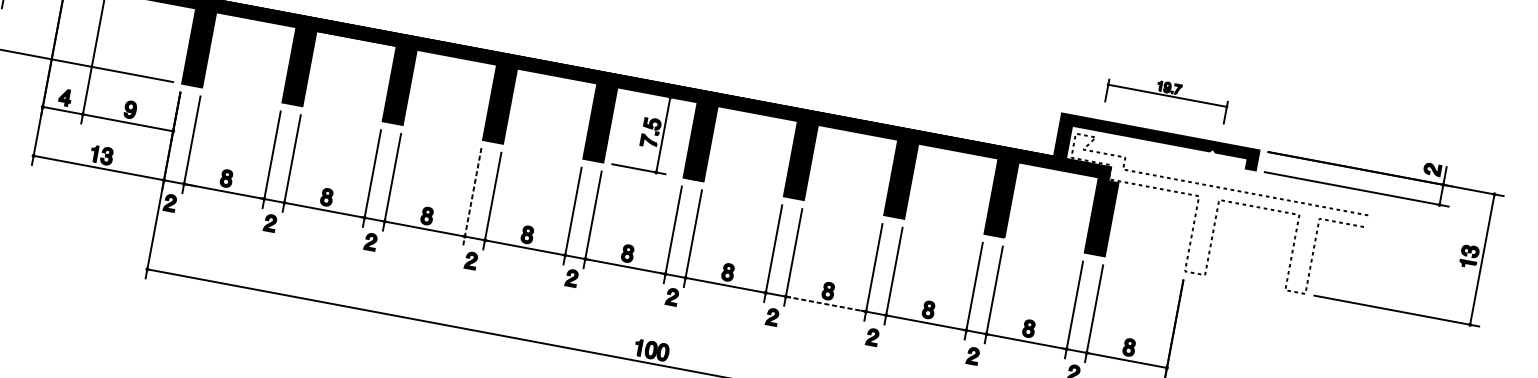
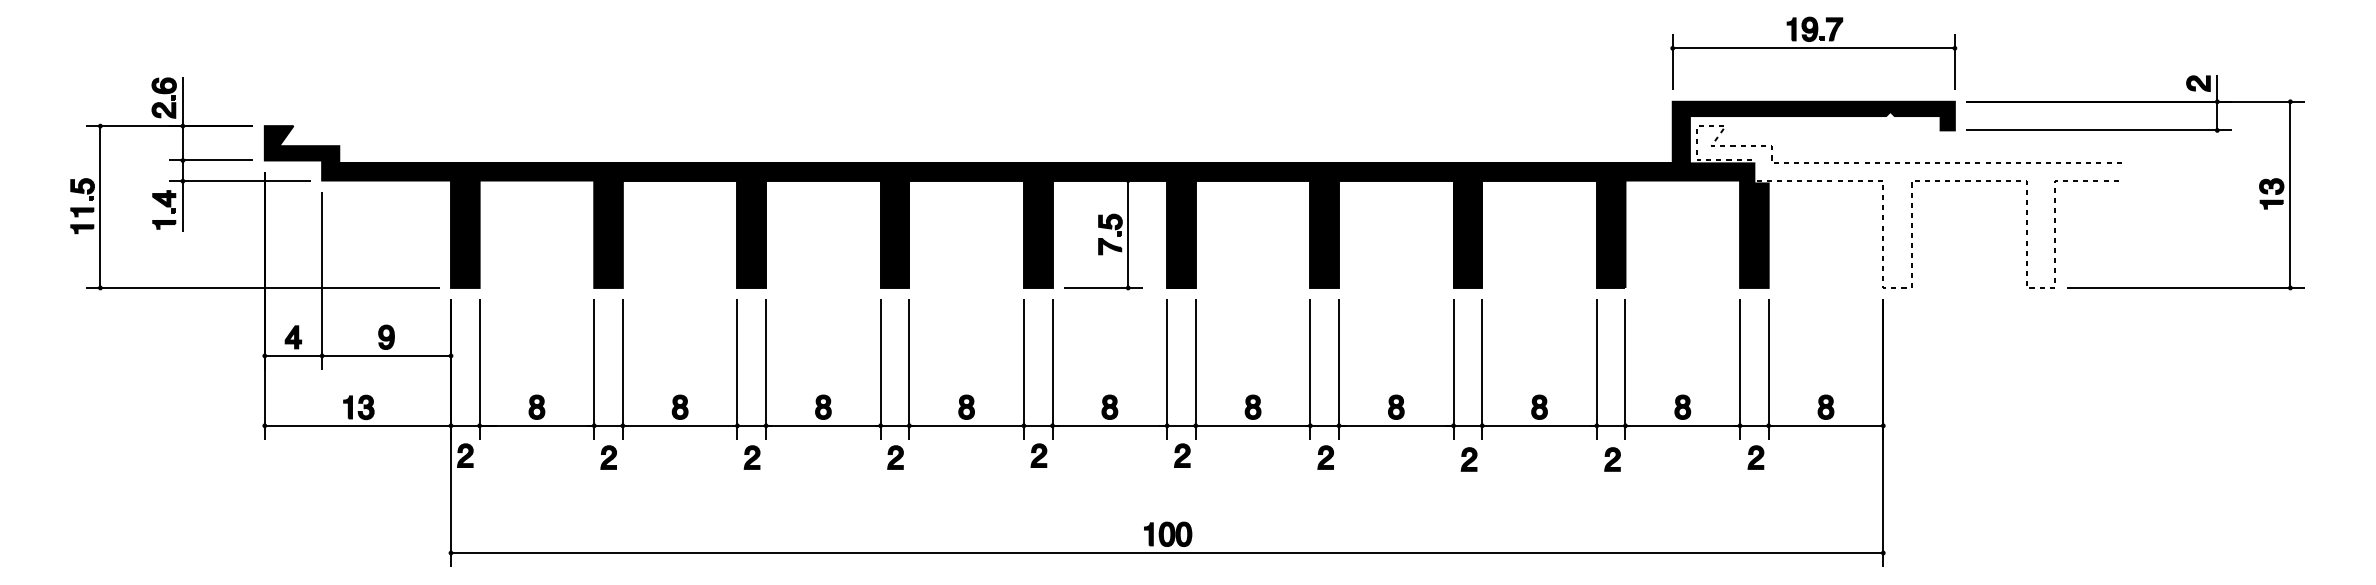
part: (1167, 97) -> (1813, 52), size x1.67
line: (472, 197) -> (880, 370), dashed -> solid
line: (826, 303) -> (1396, 425), dashed -> solid

